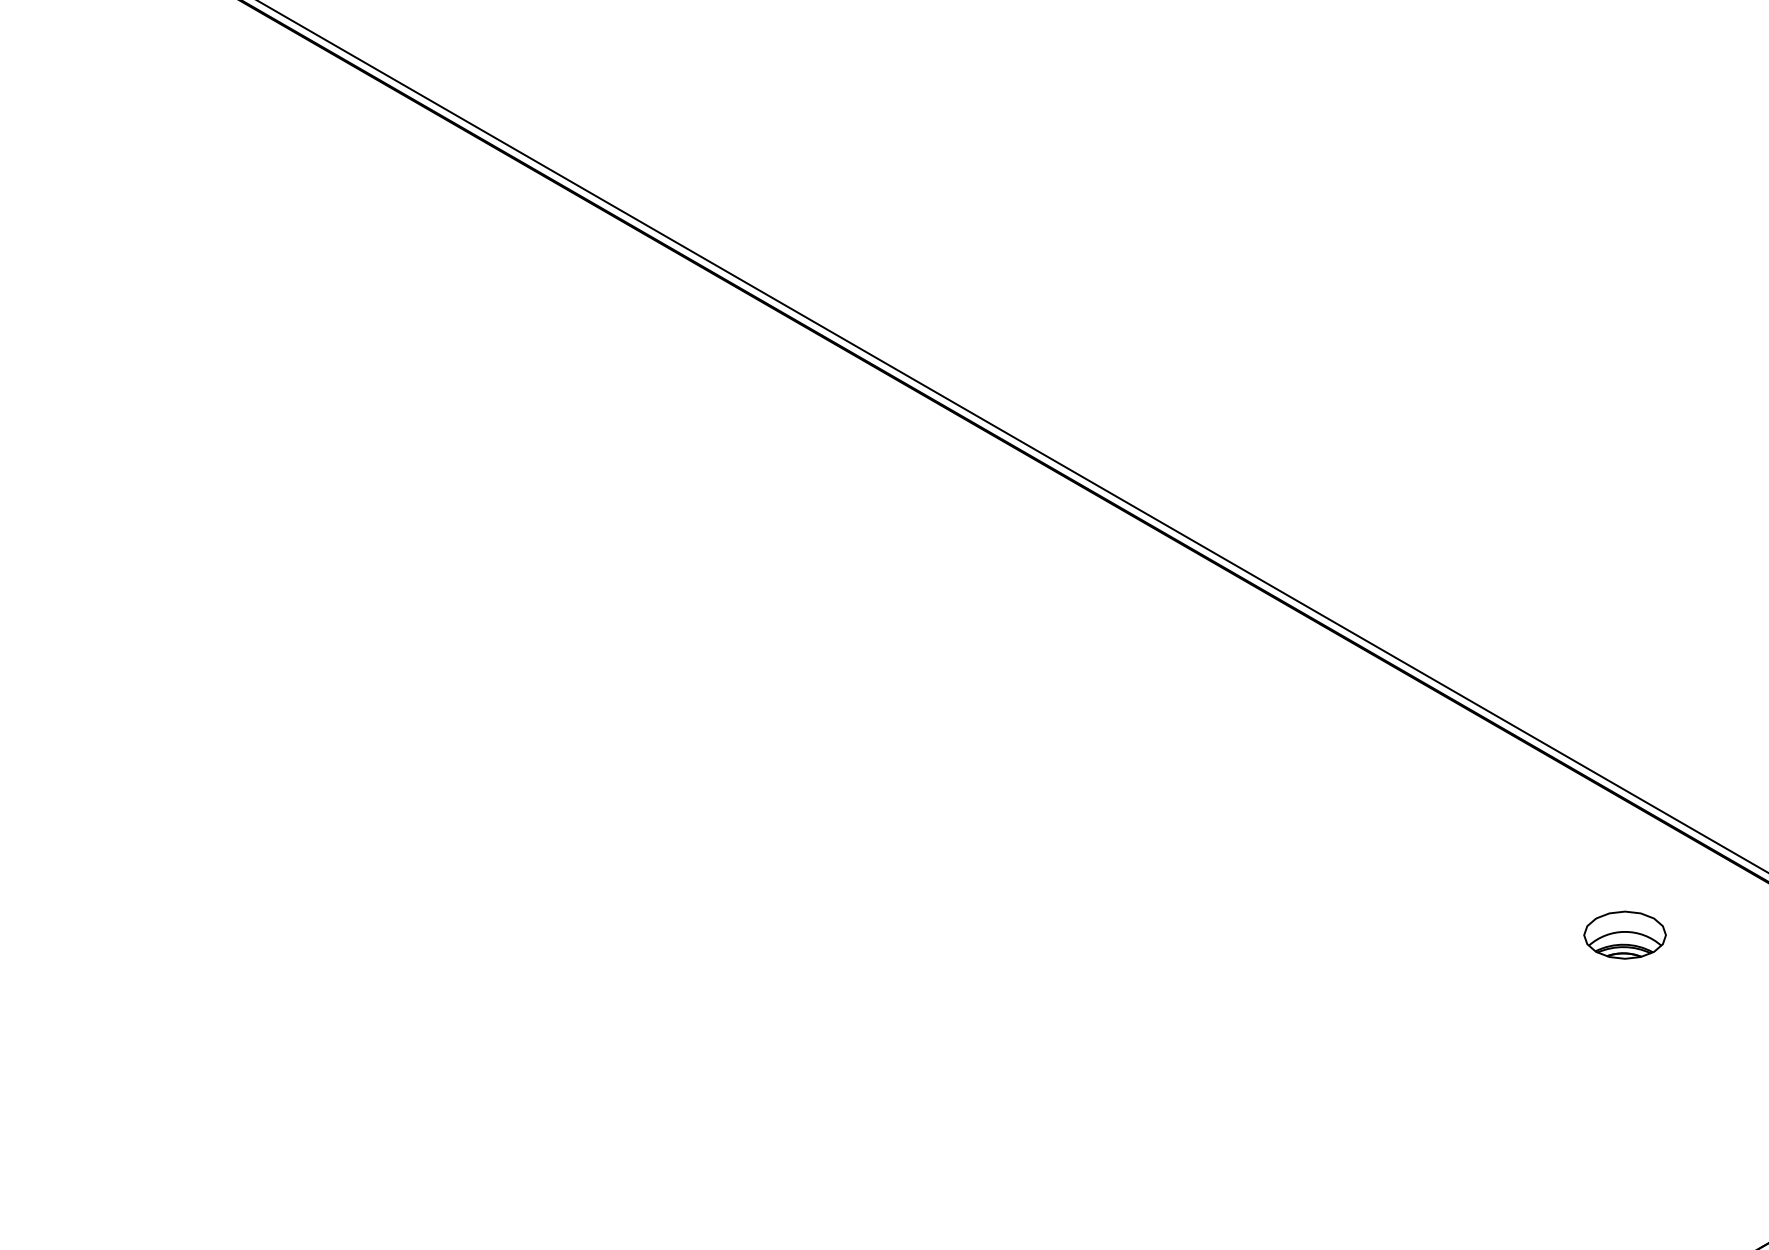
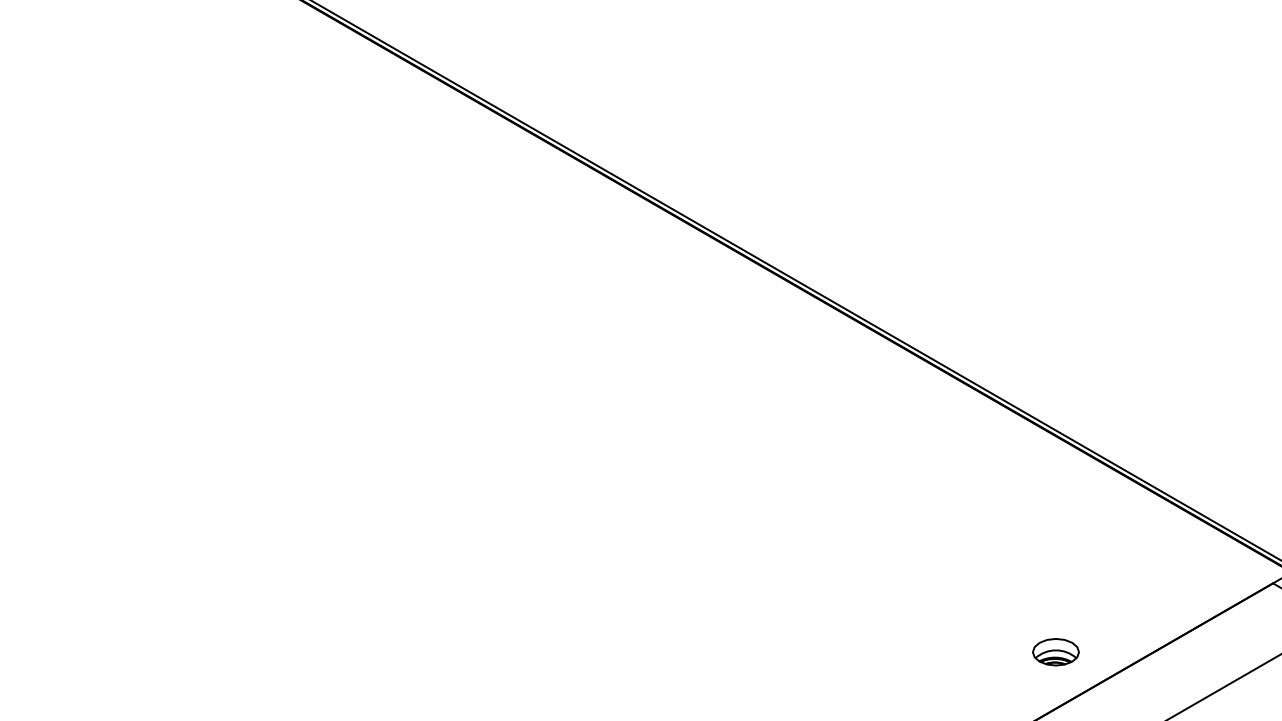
part: (1624, 935) -> (1055, 652), moved

